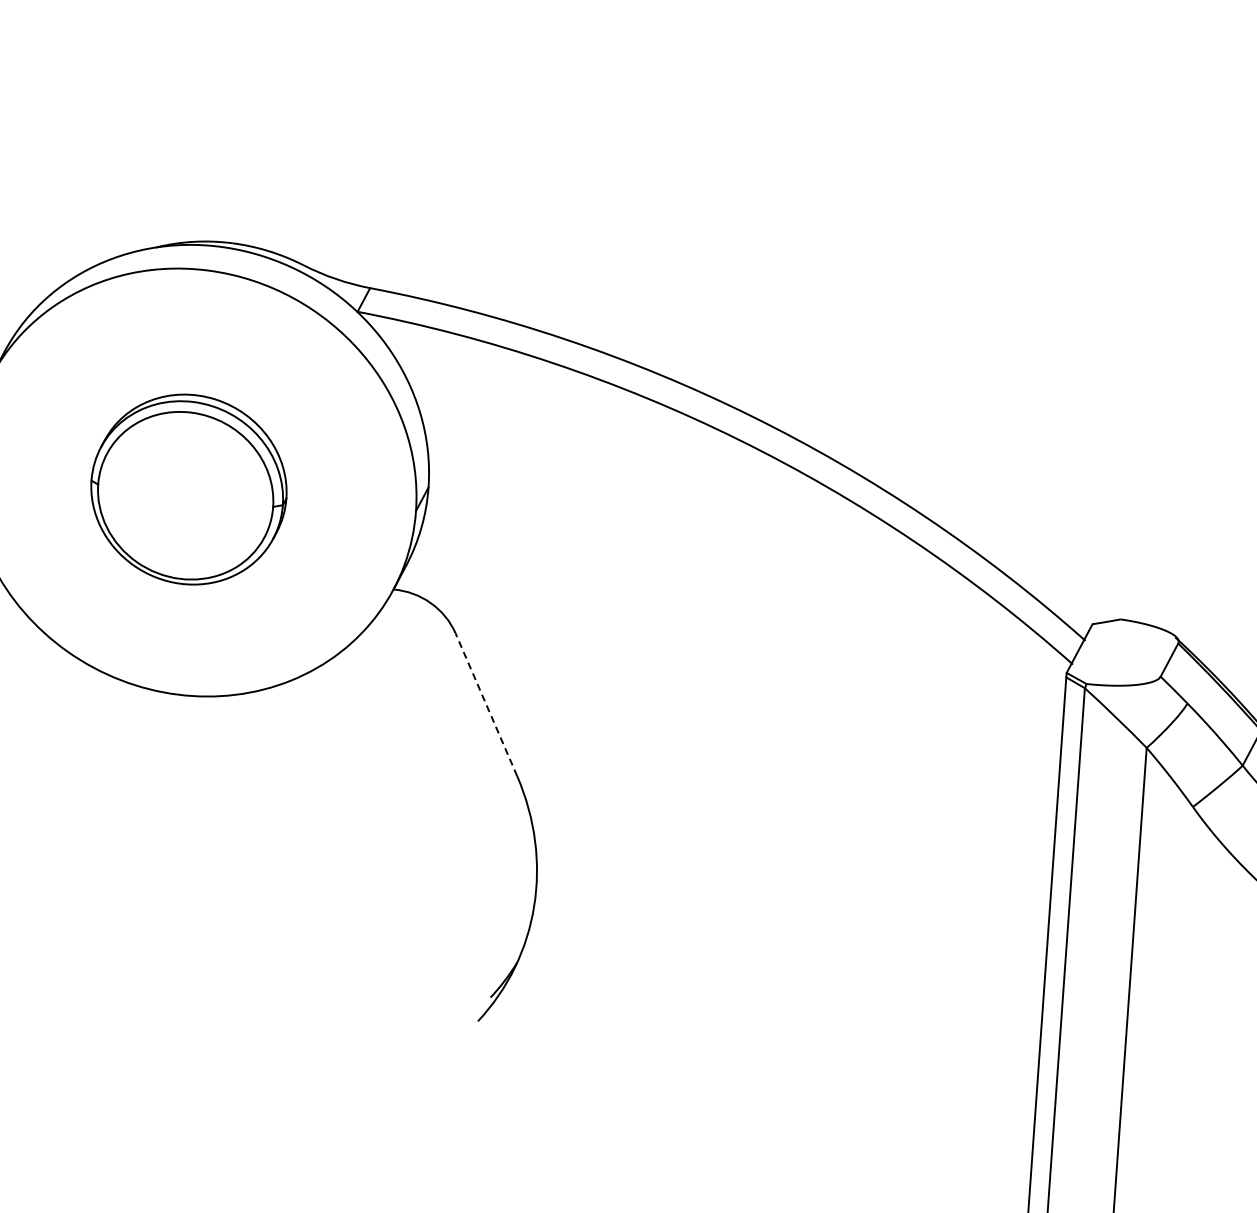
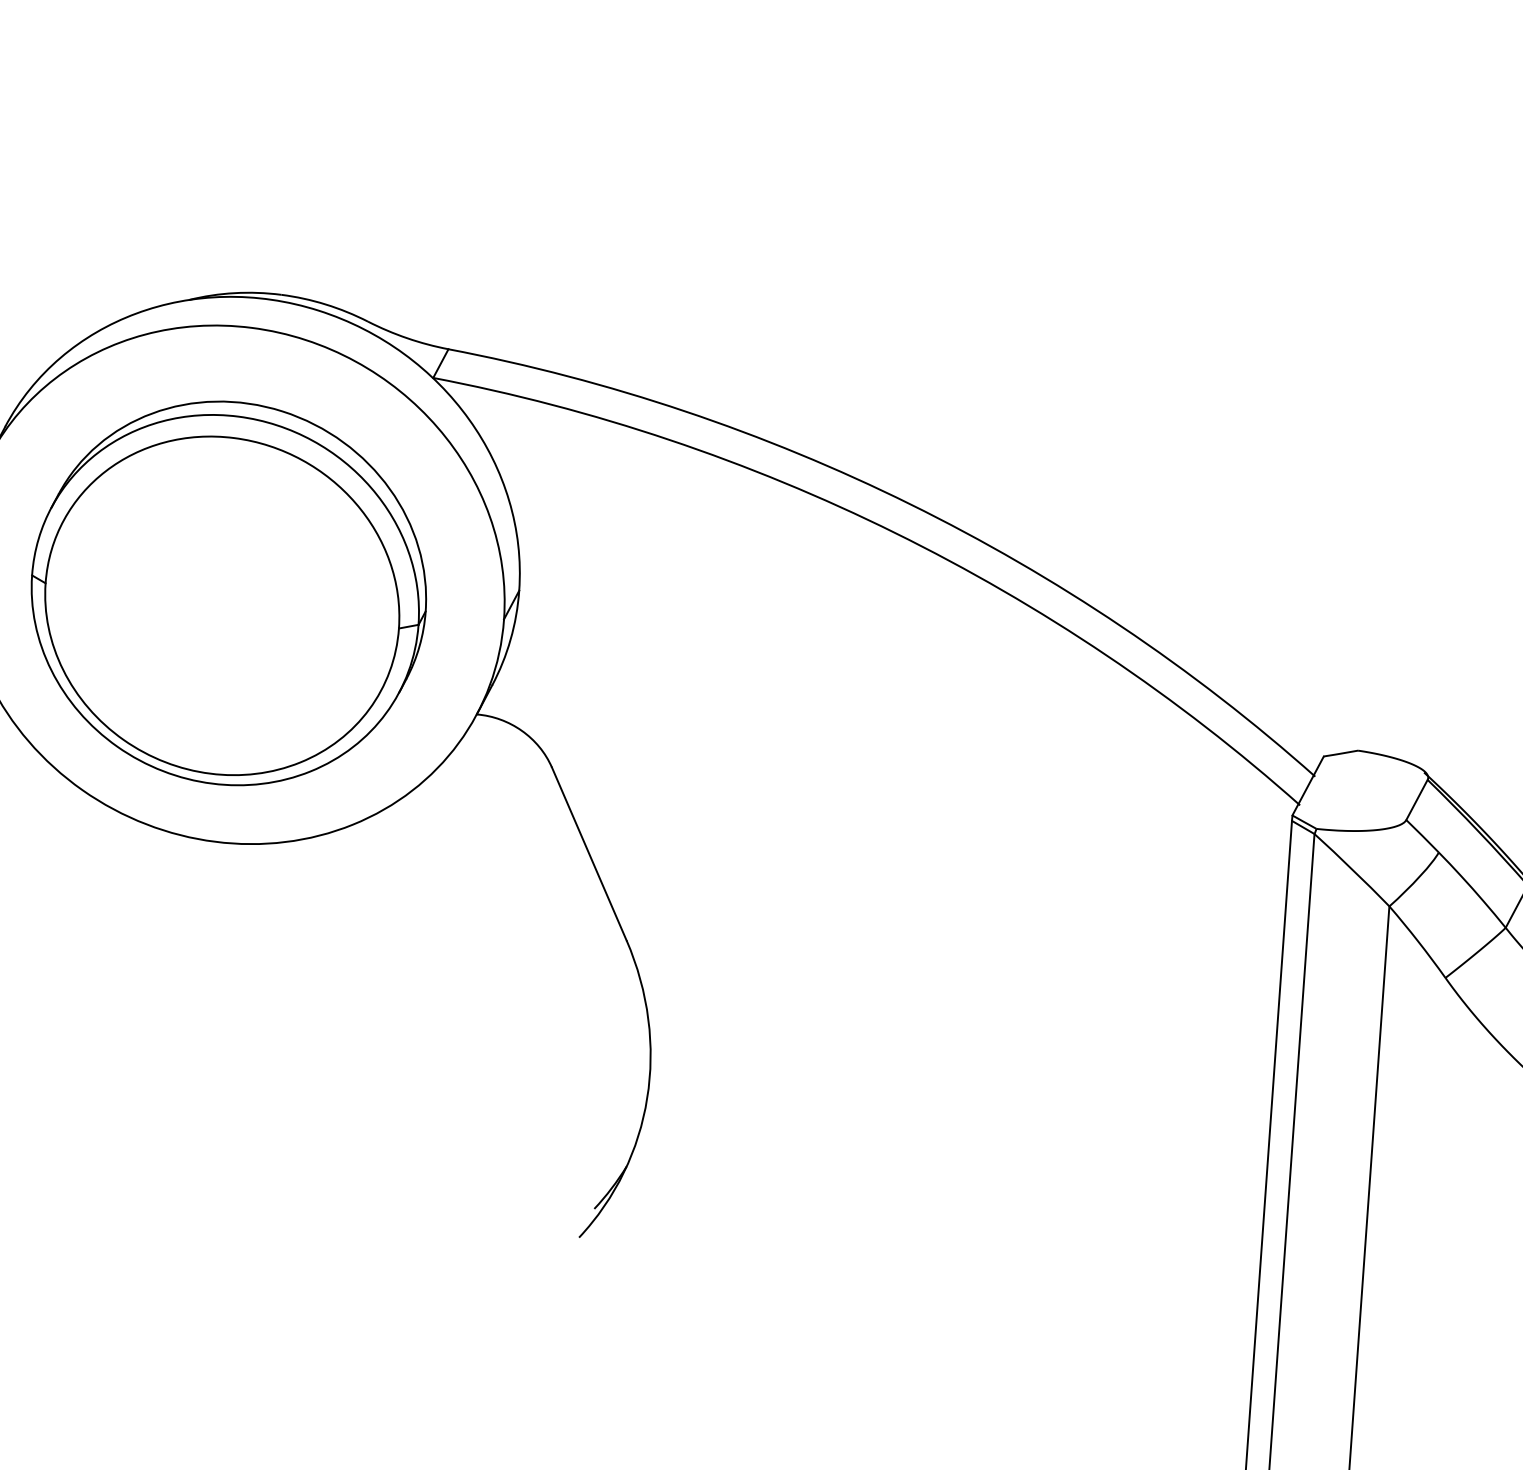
part: (188, 489) -> (228, 593), size x1.67
line: (486, 704) -> (589, 853), dashed -> solid

